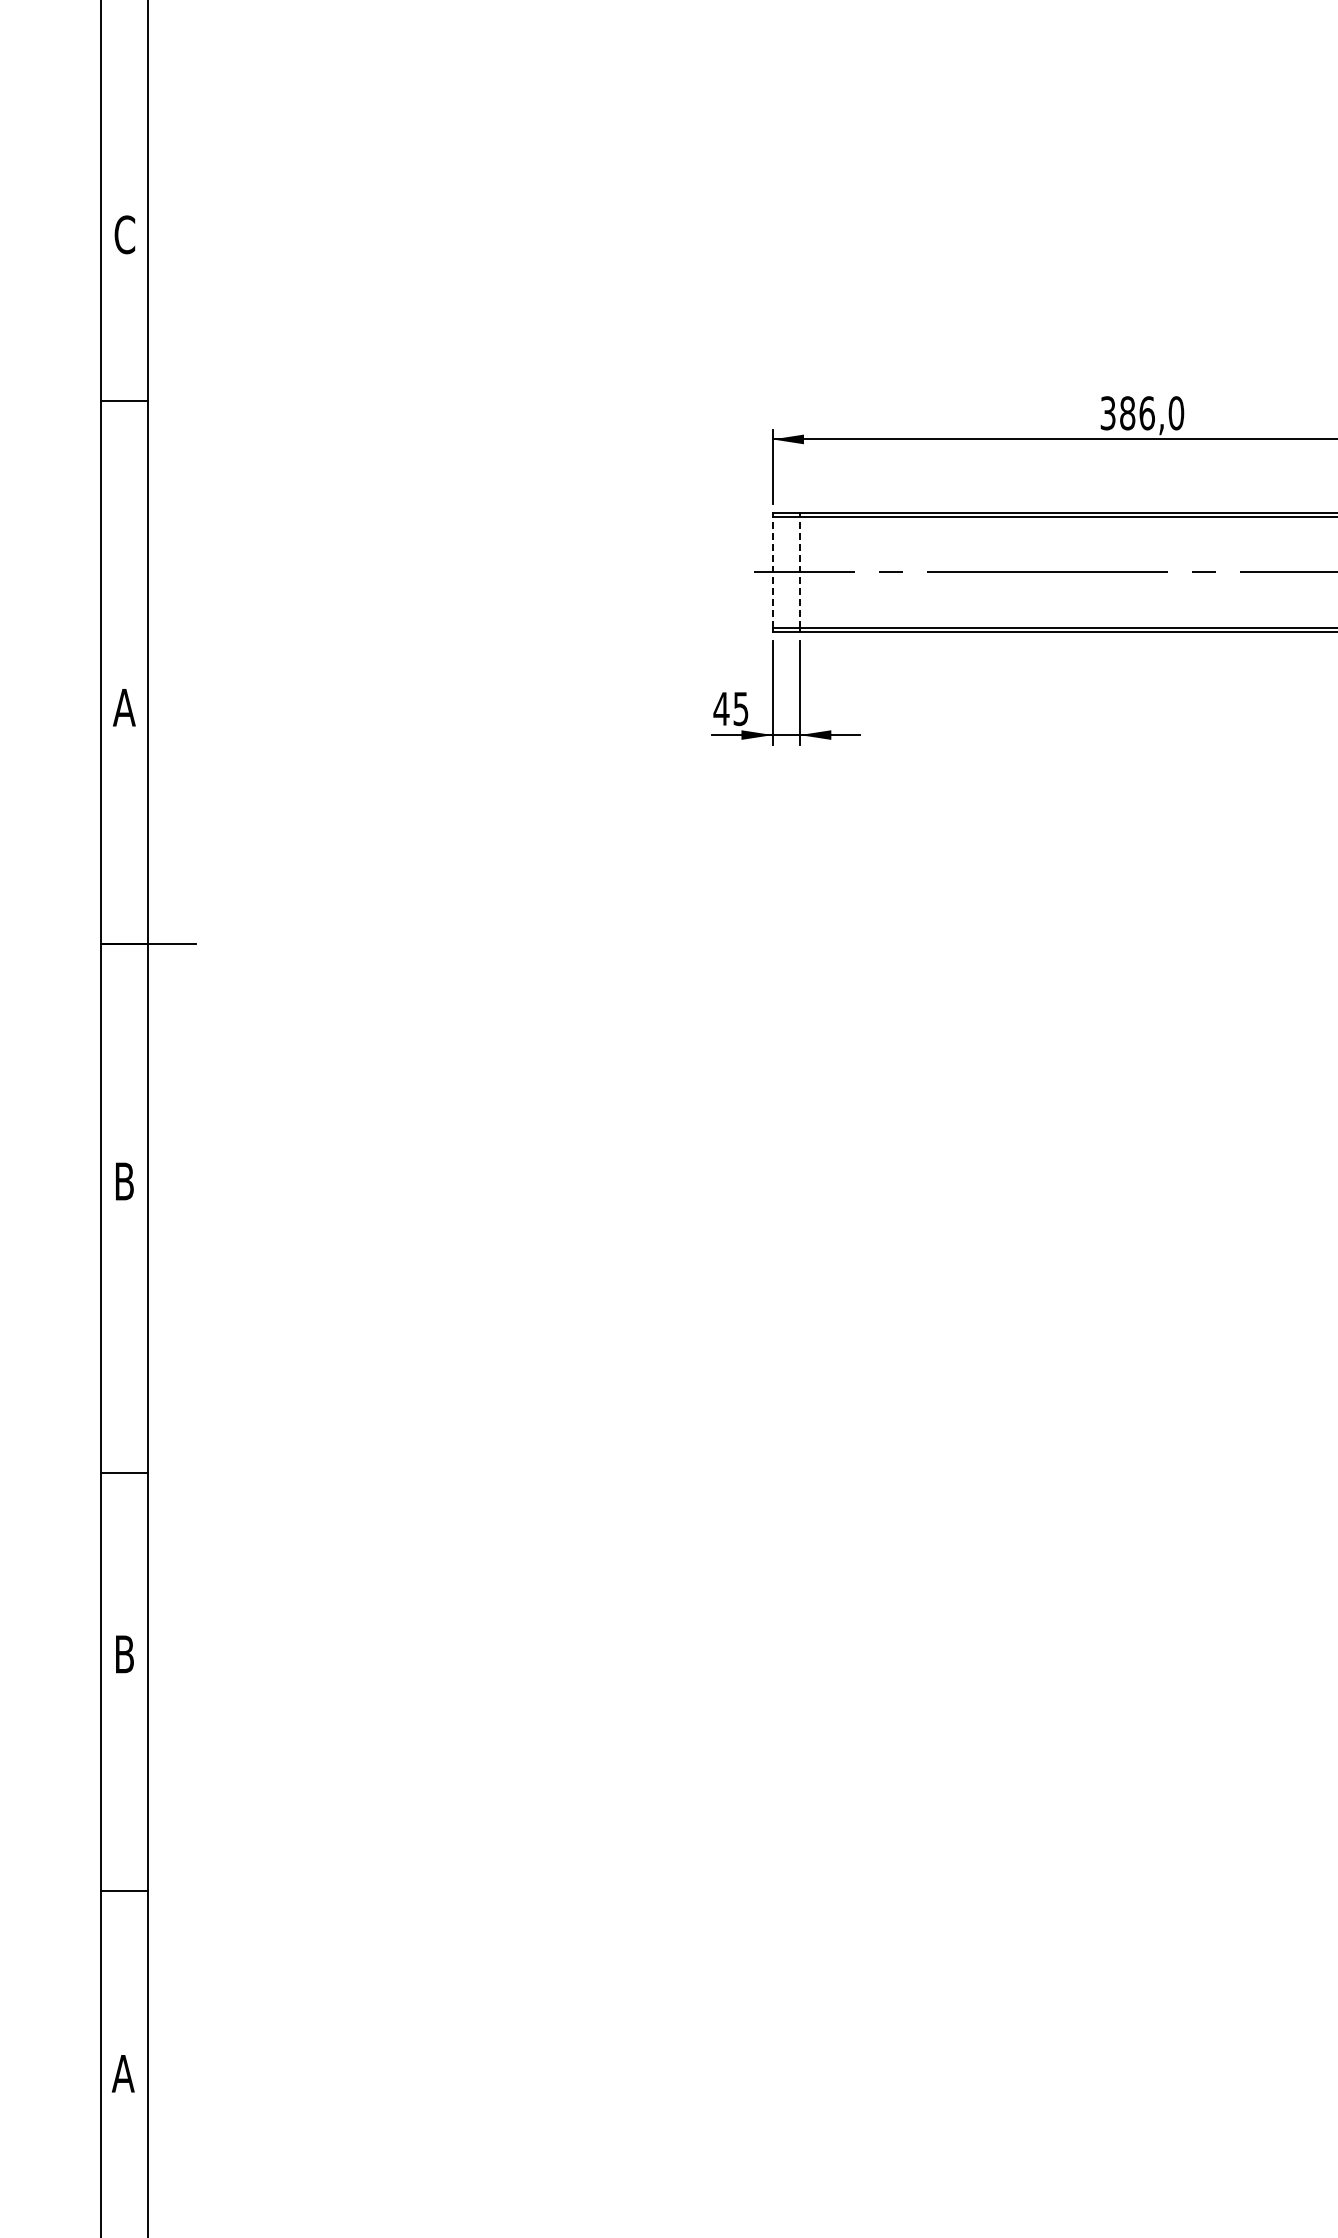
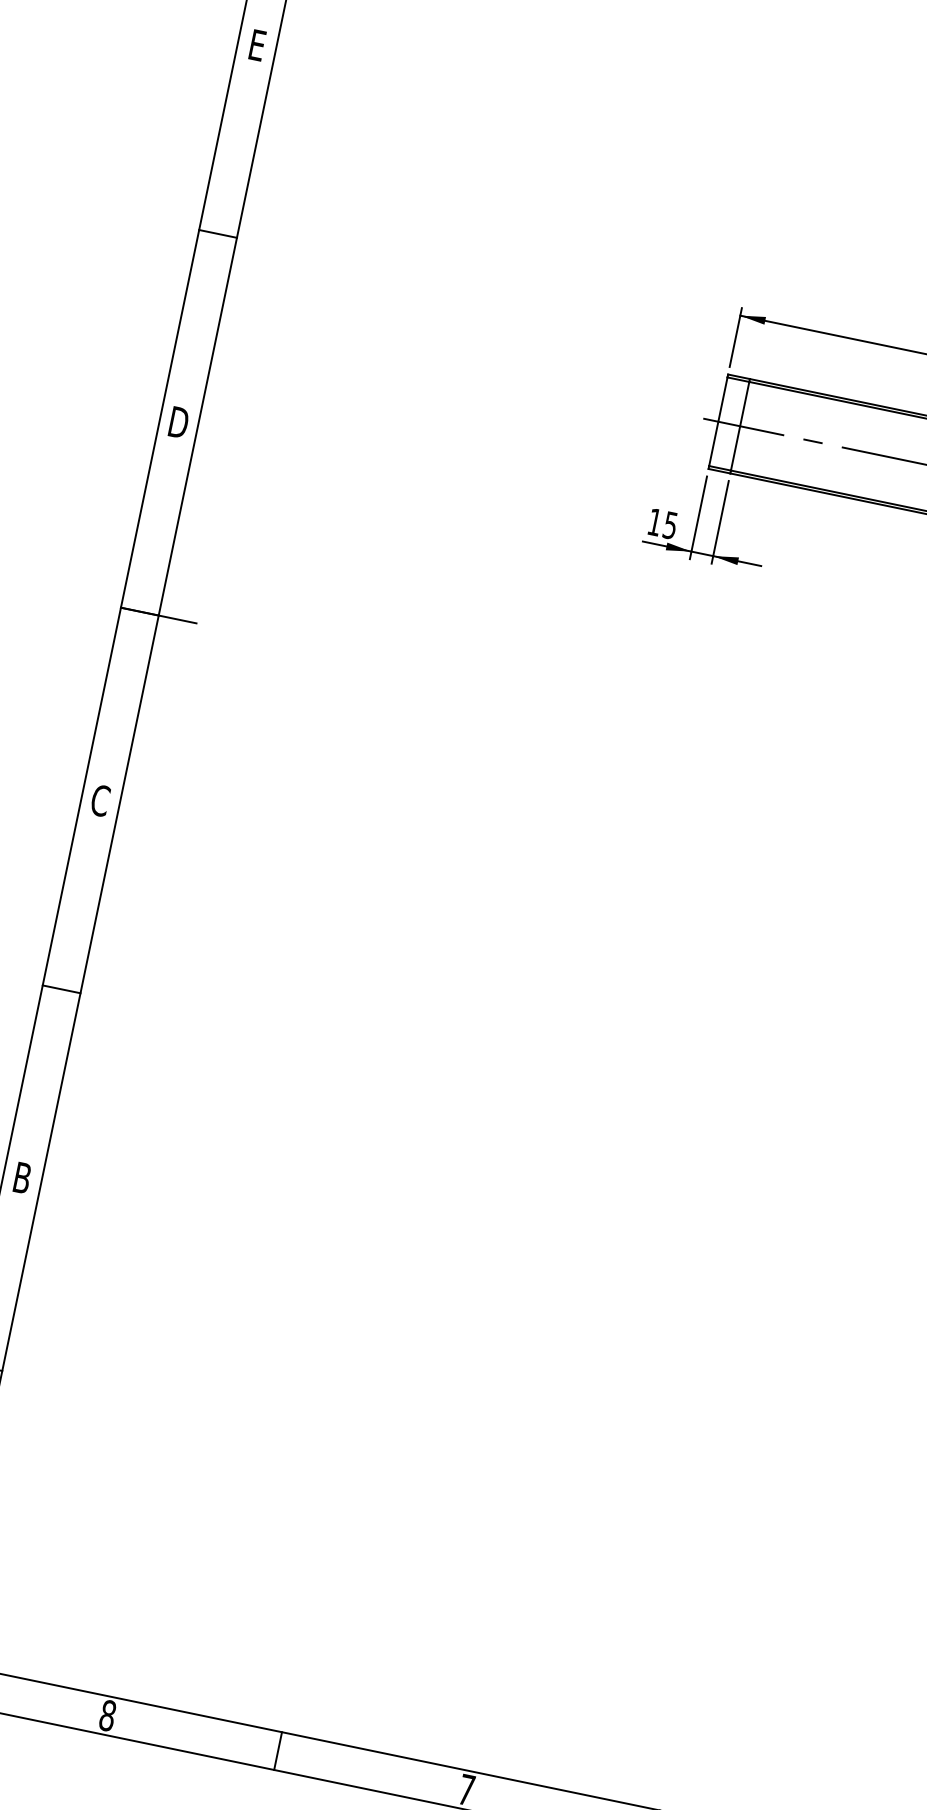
text: (124, 234) -> (256, 45), C -> E
line: (124, 401) -> (217, 234), moved
line: (772, 572) -> (718, 421), dashed -> solid
line: (800, 572) -> (740, 426), dashed -> solid
text: (124, 707) -> (178, 422), A -> D
text: (721, 708) -> (654, 521), 45 -> 15
text: (124, 1181) -> (100, 800), B -> C
line: (124, 1472) -> (61, 989), moved

